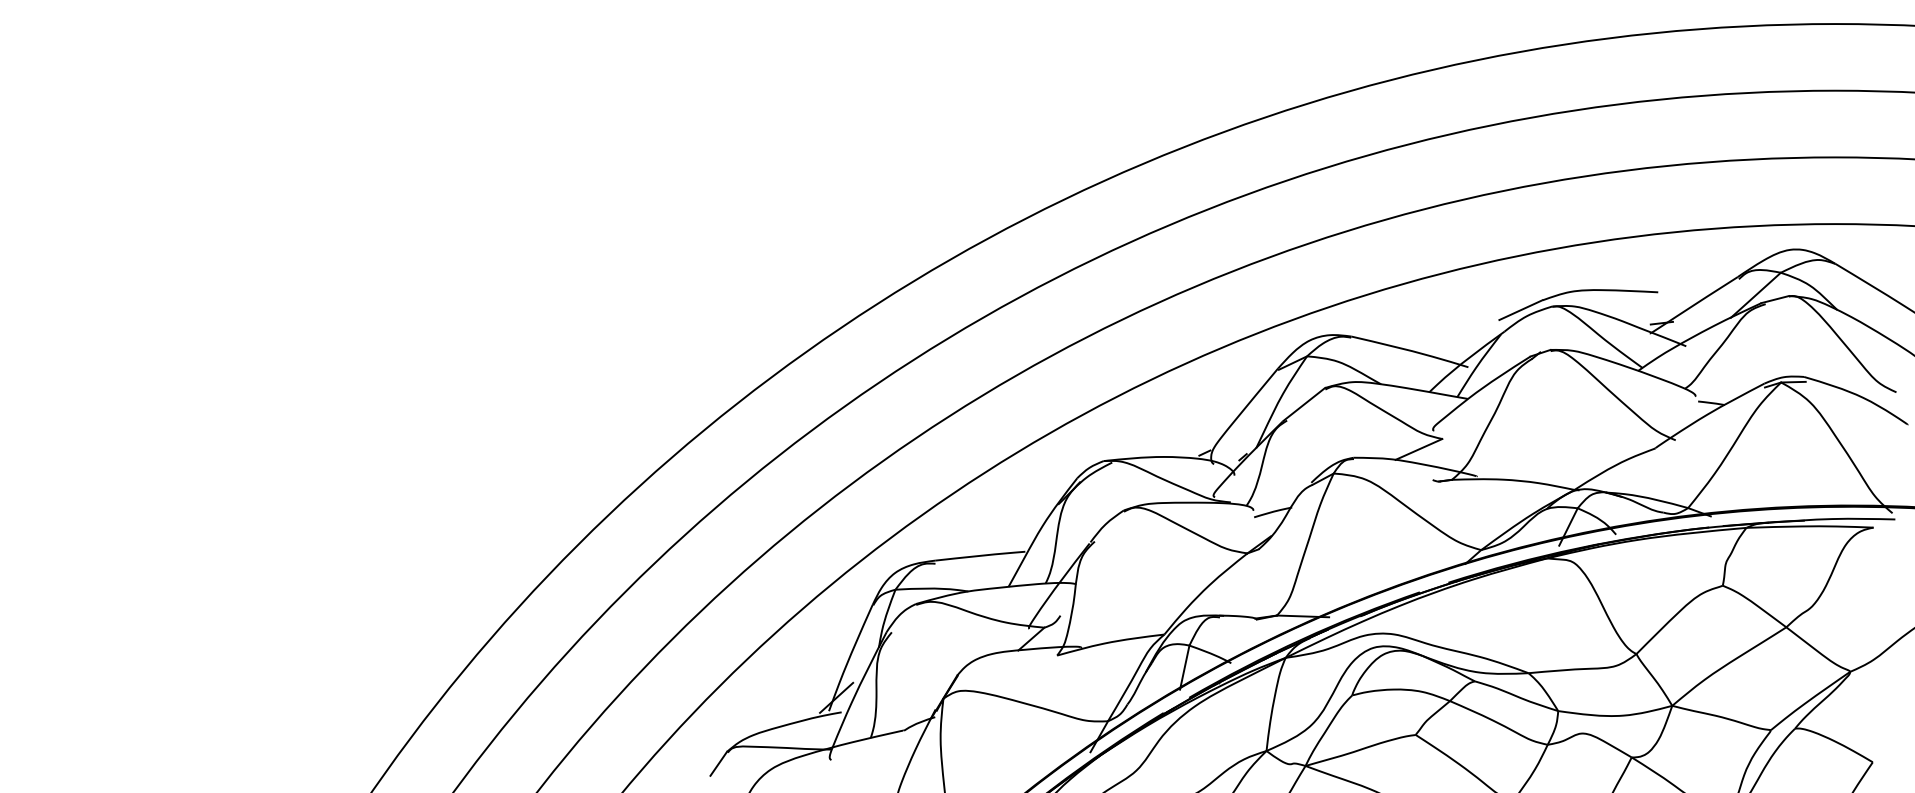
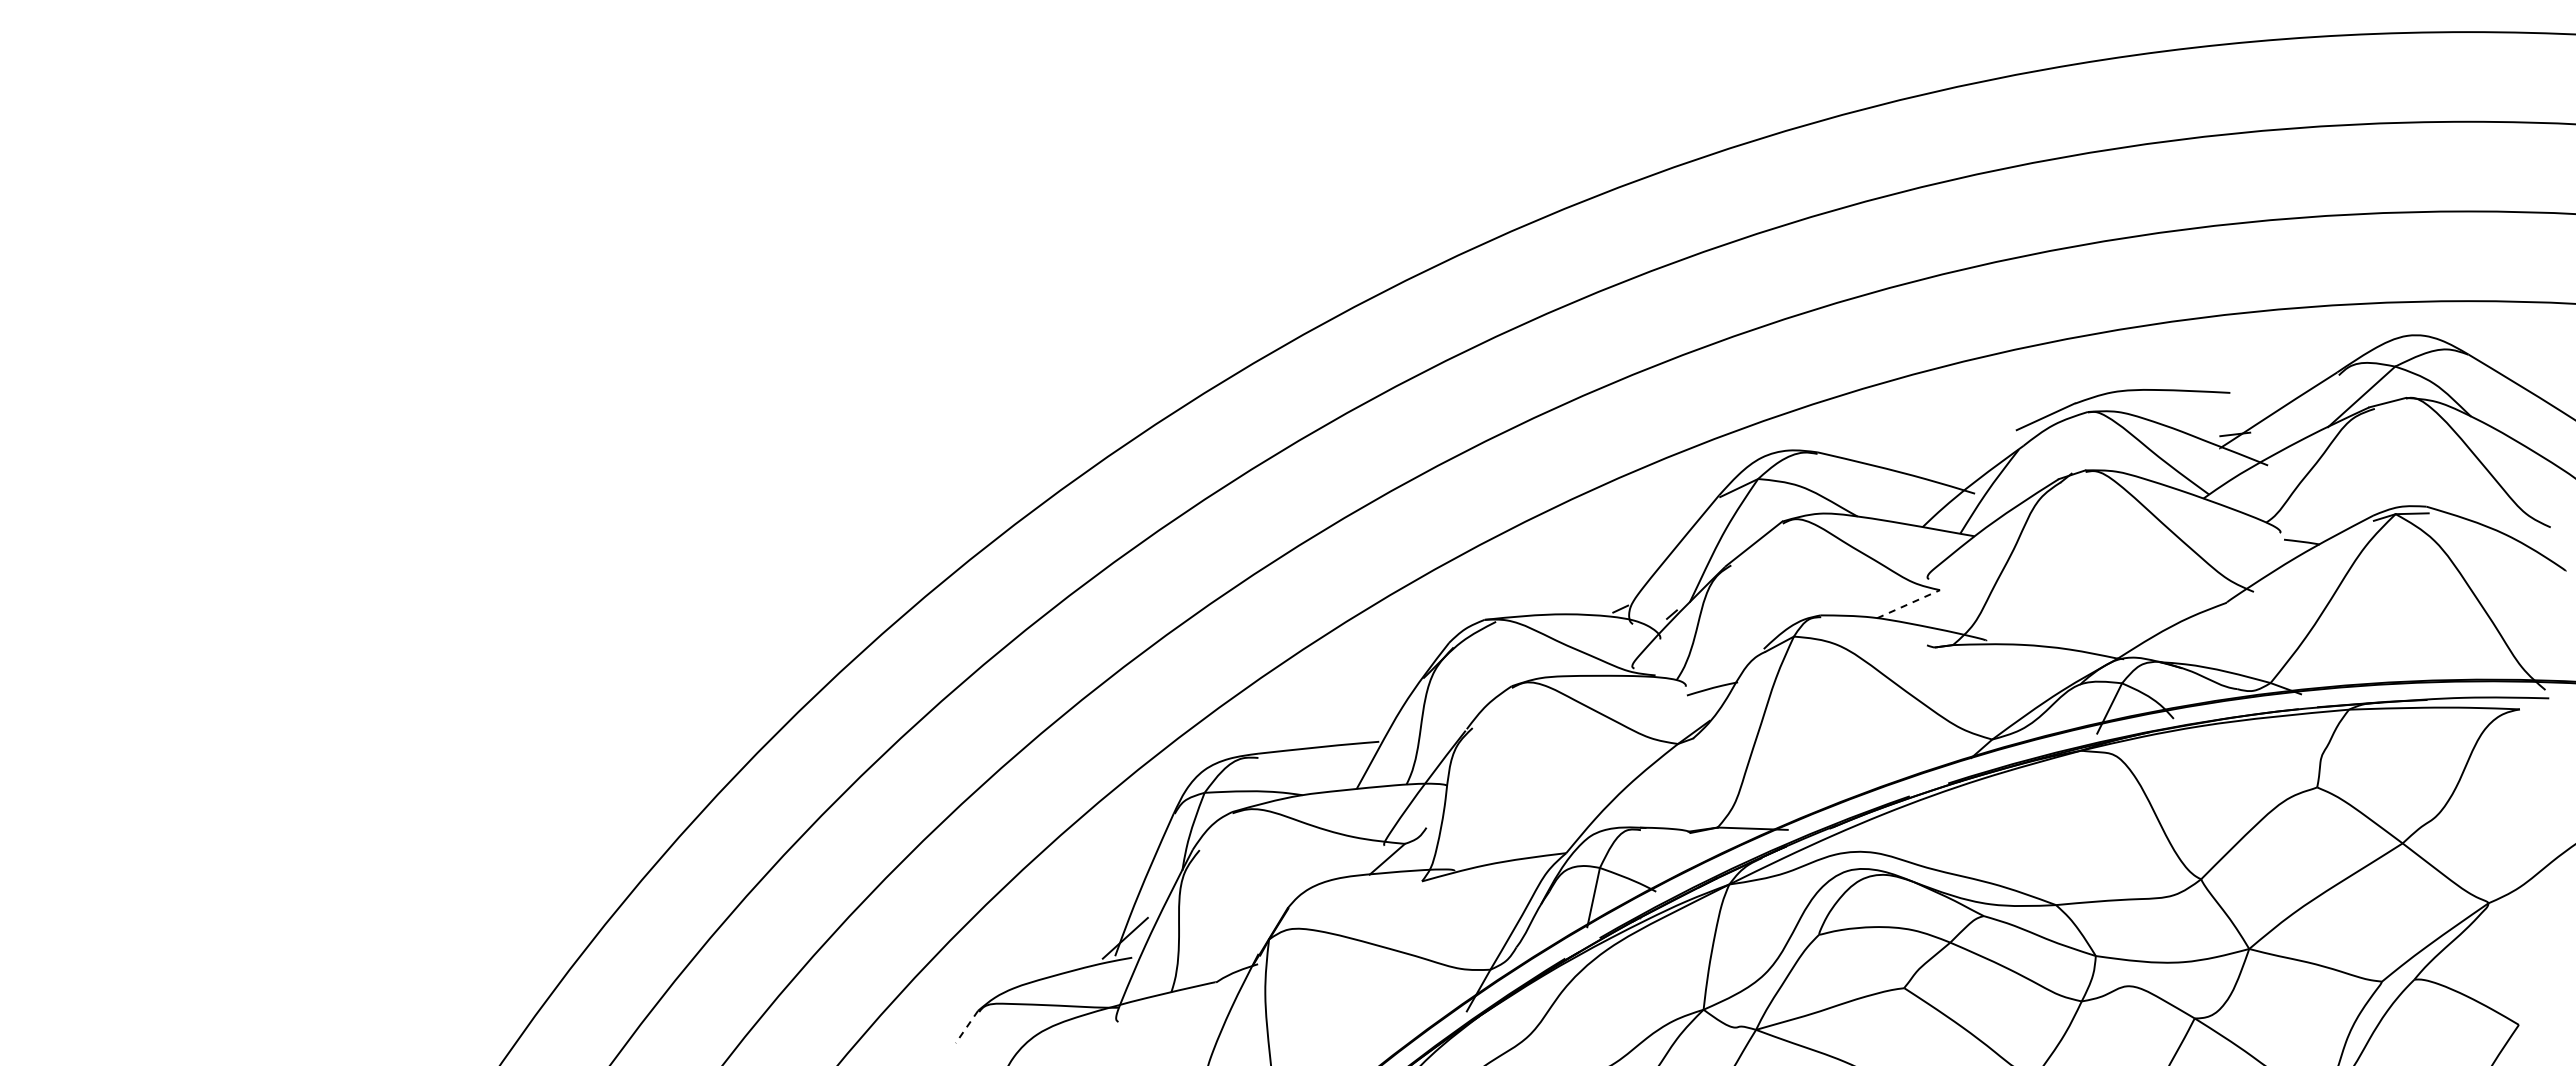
line: (1419, 449) -> (1909, 604), solid -> dashed
line: (718, 763) -> (966, 1026), solid -> dashed

